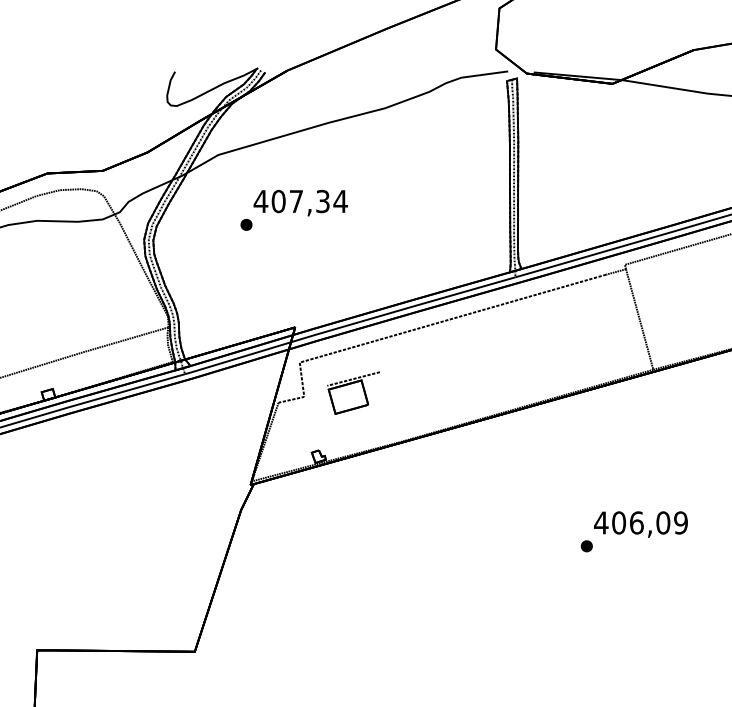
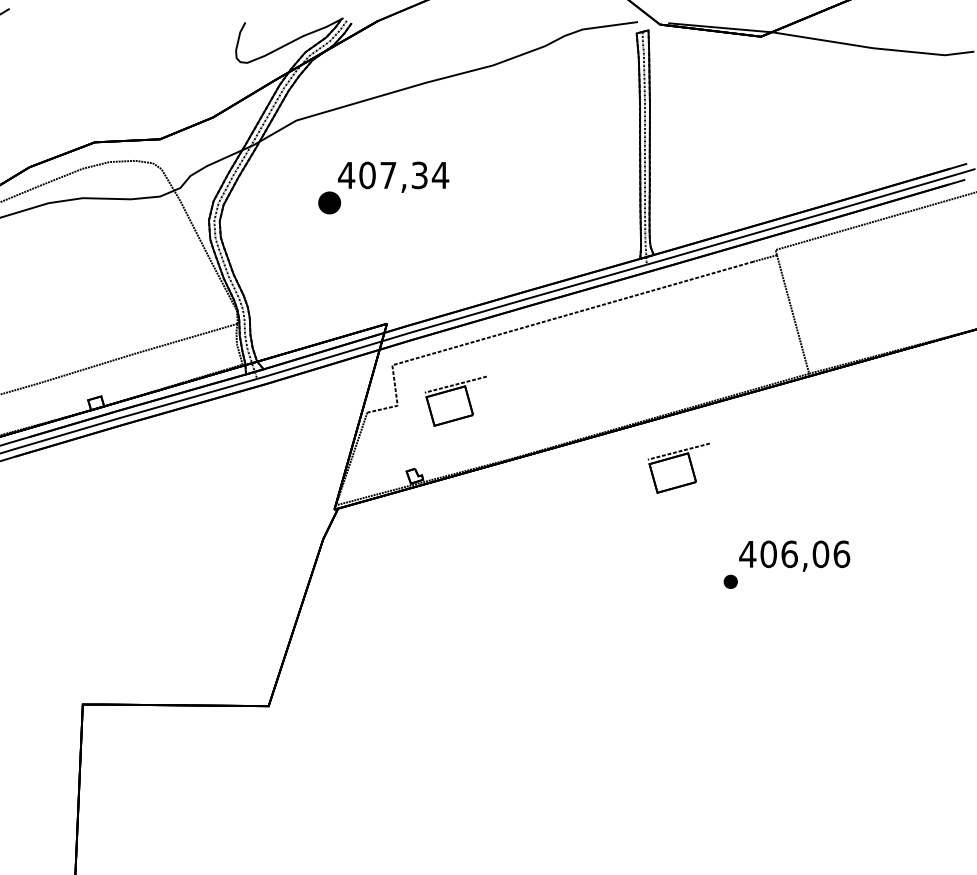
part: (246, 224) -> (329, 202), size x1.6
part: (542, 449) -> (678, 467), added
text: (680, 523) -> (841, 554), 406,09 -> 406,06

